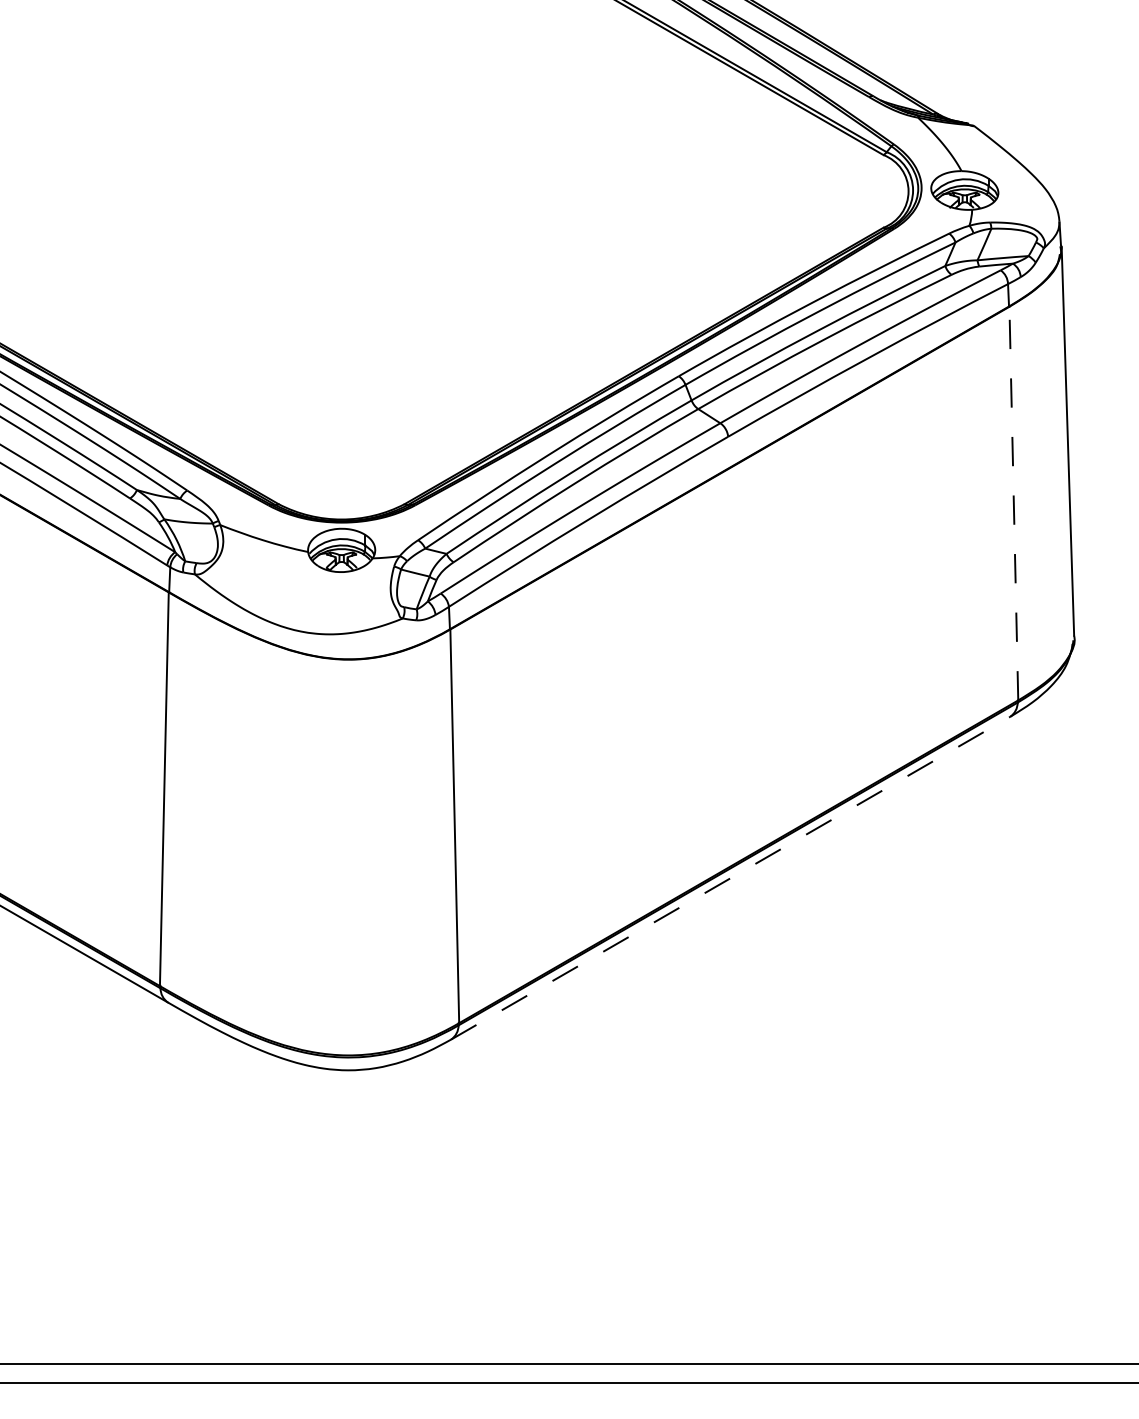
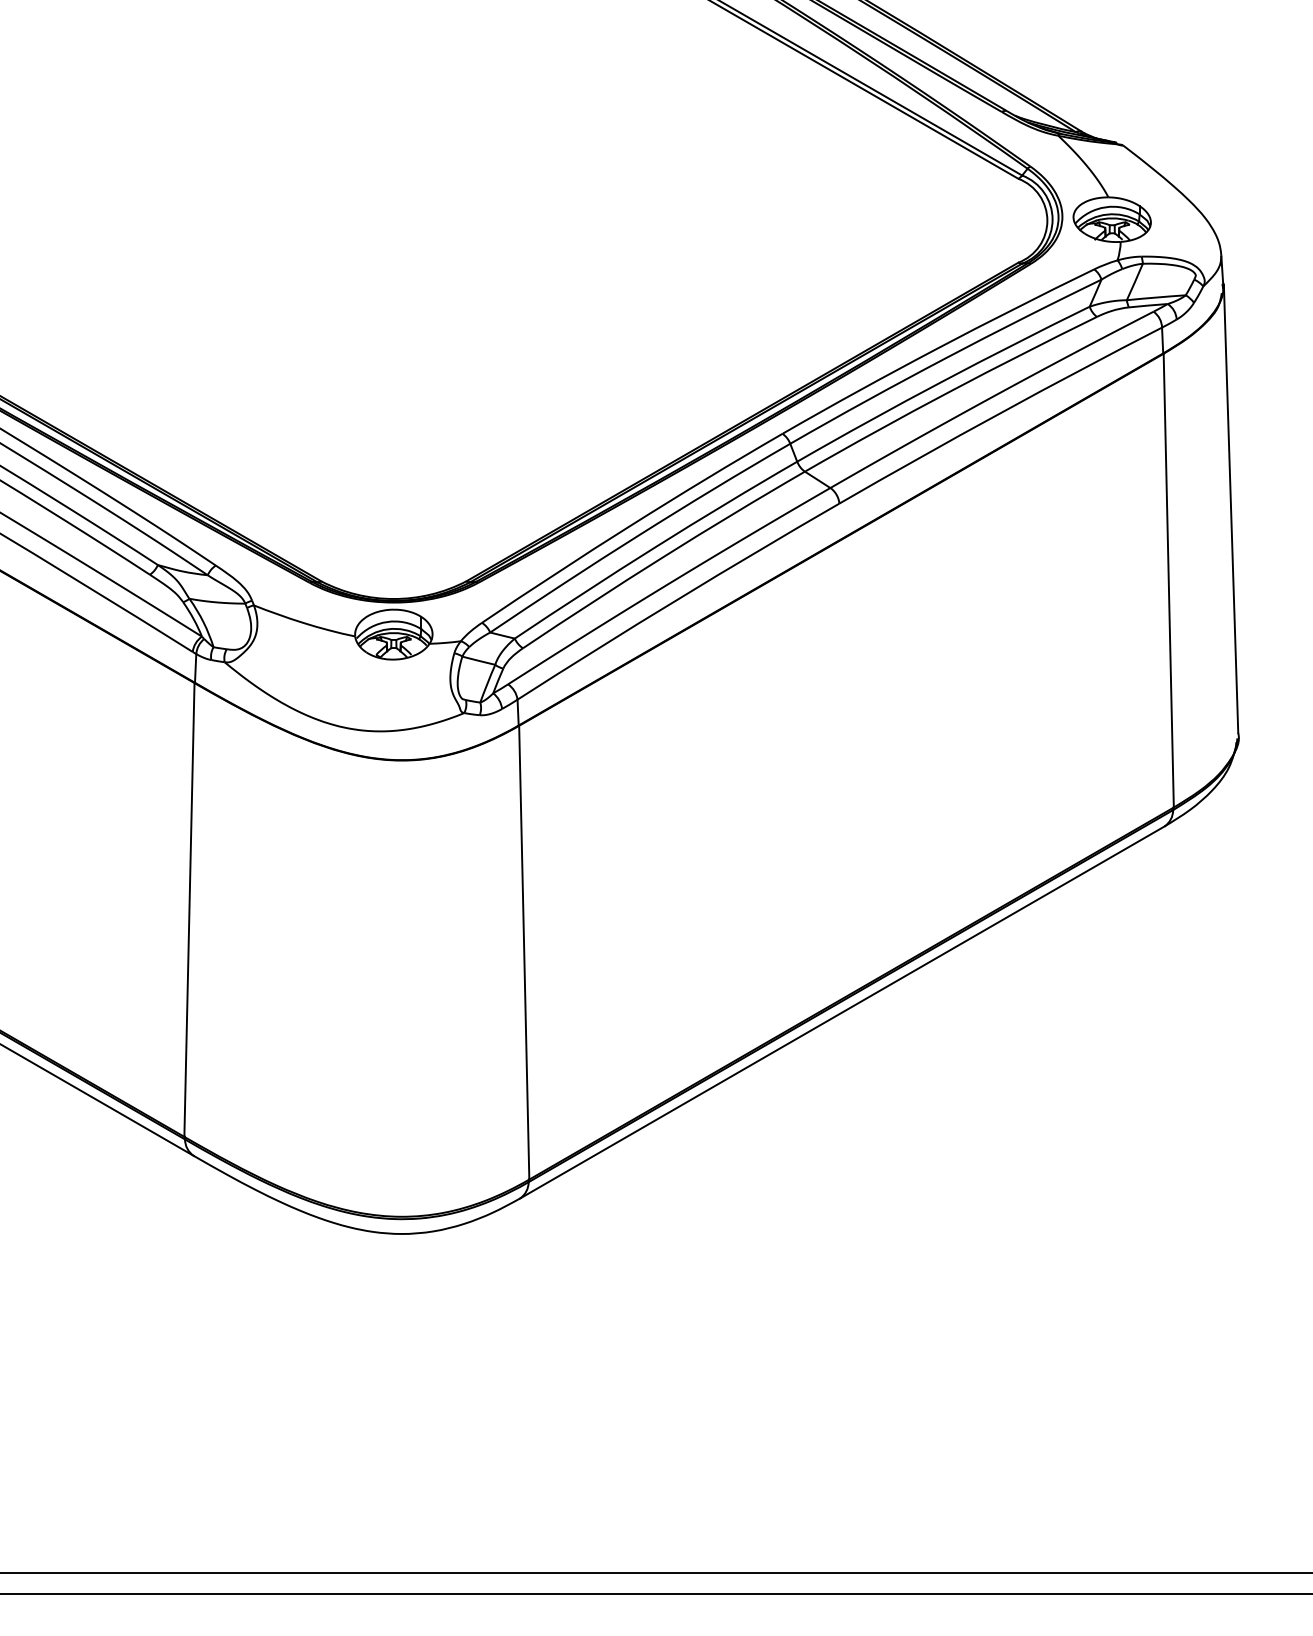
line: (1013, 503) -> (1168, 580), dashed -> solid
line: (730, 878) -> (842, 1012), dashed -> solid

